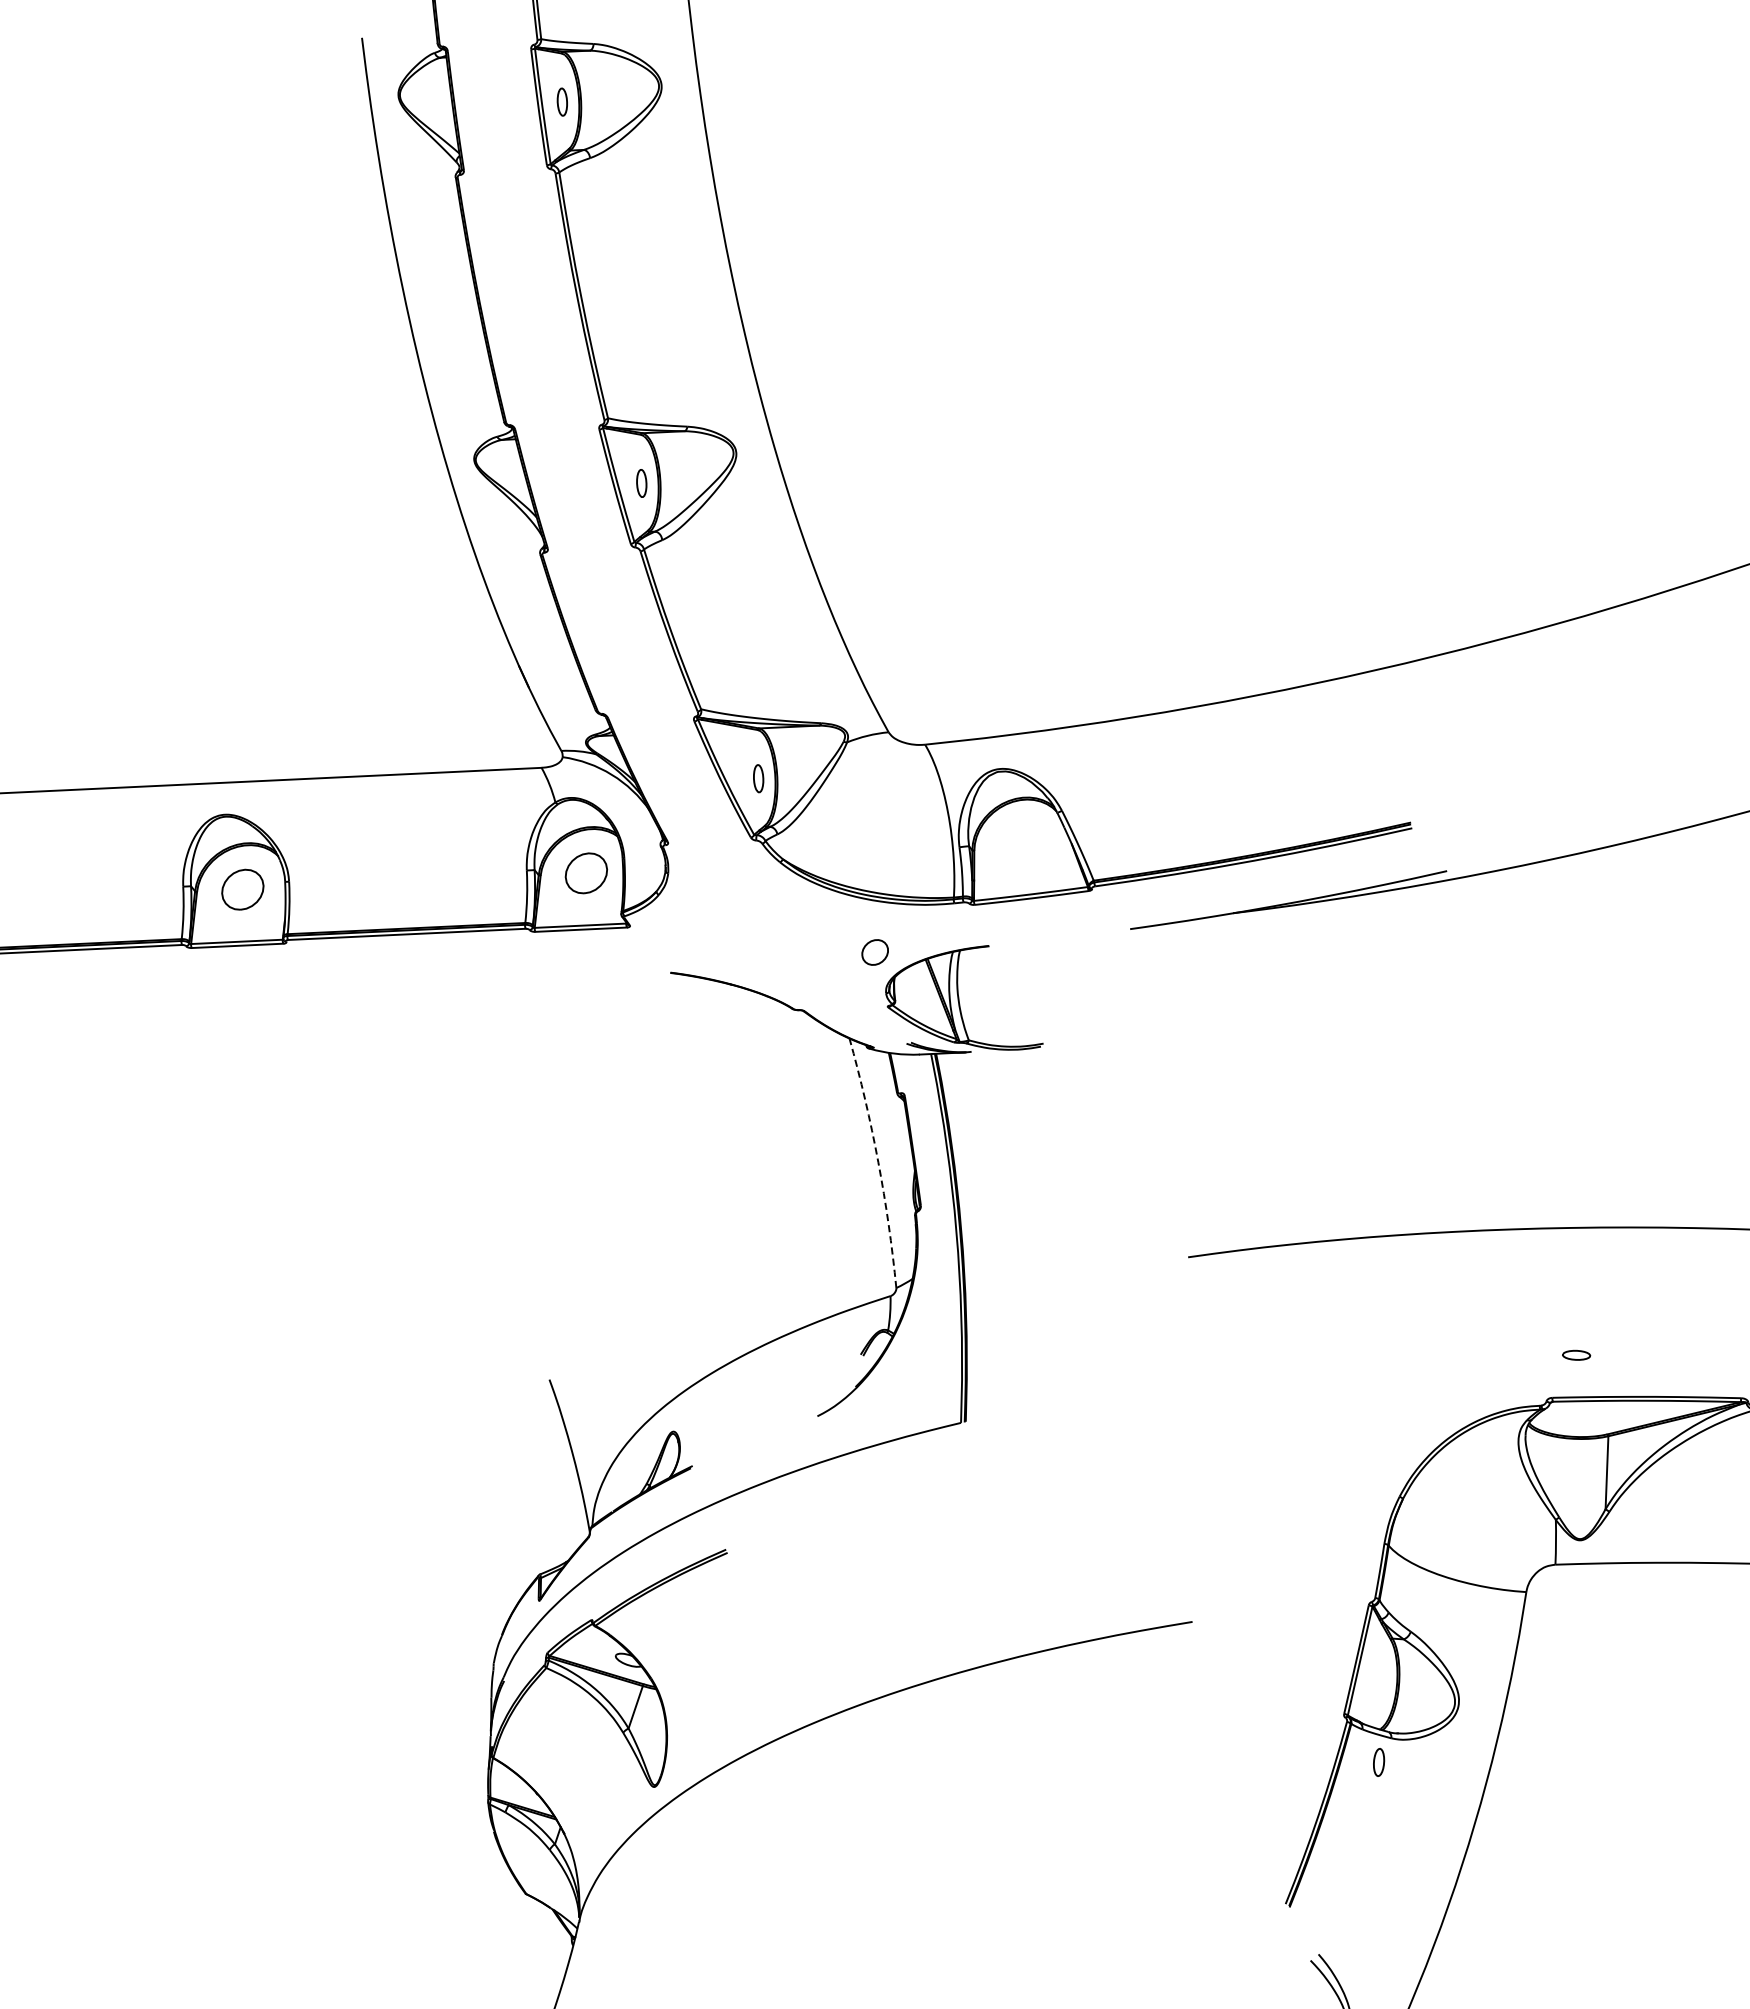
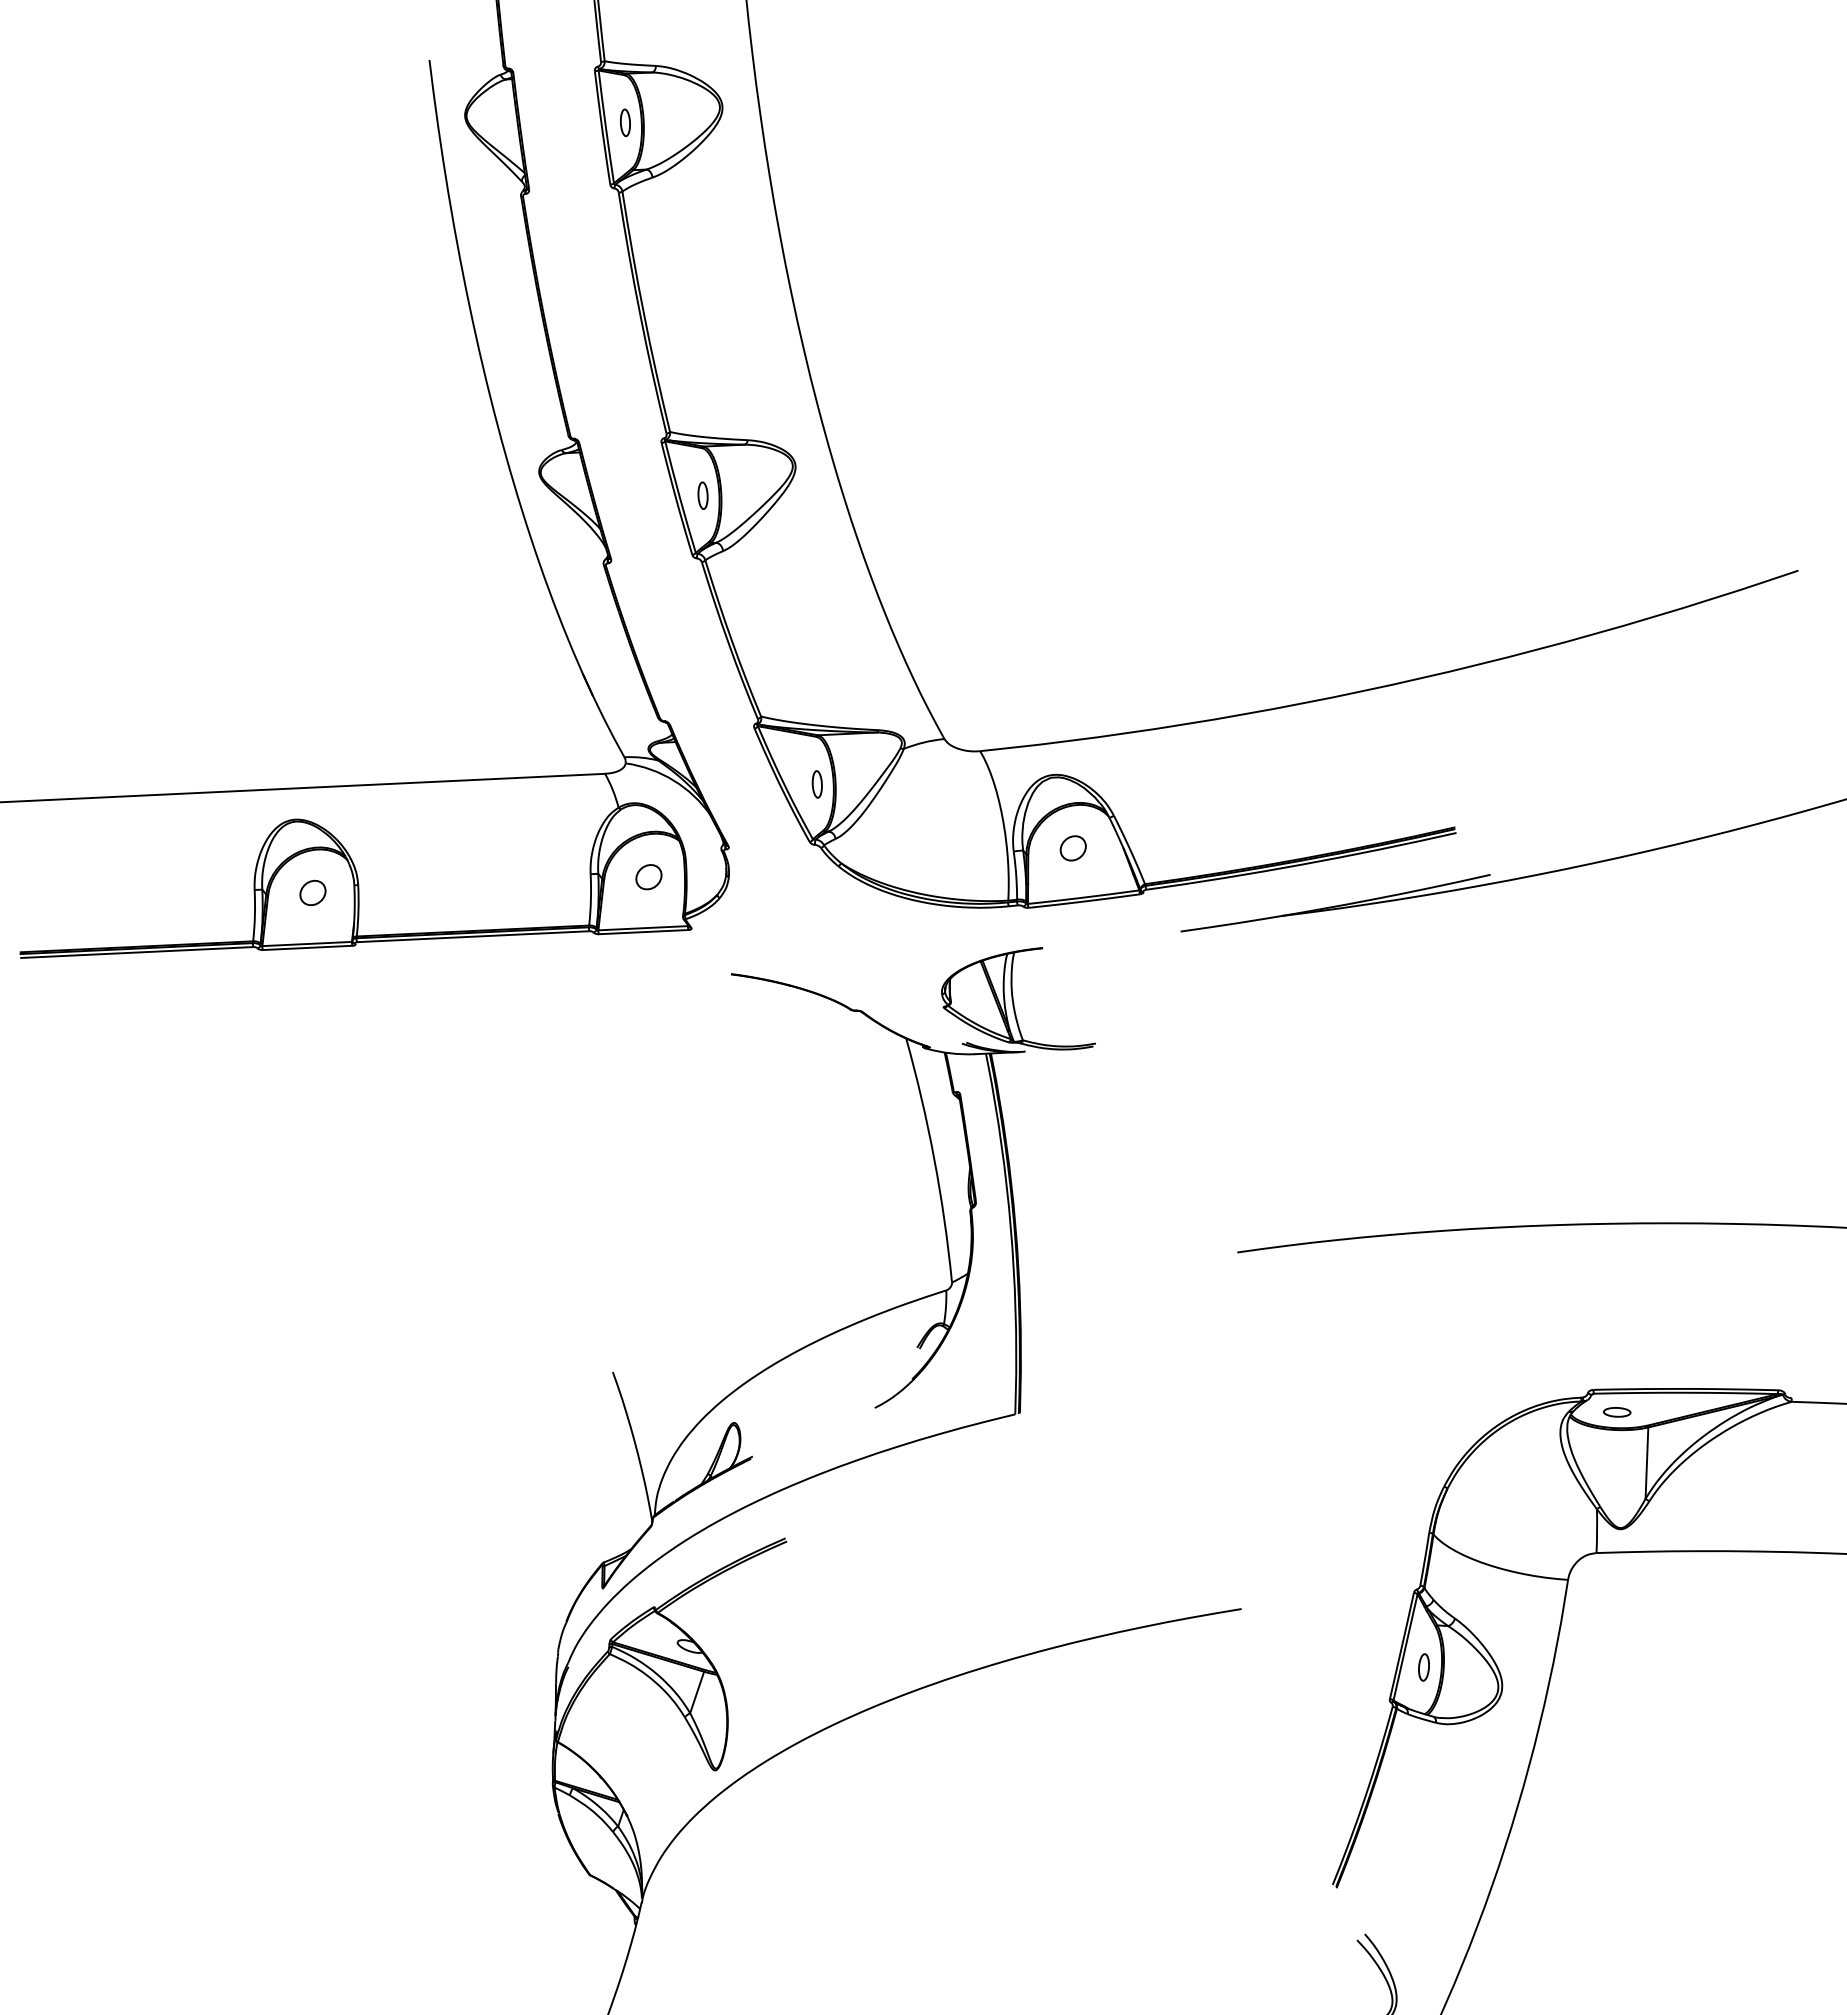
part: (585, 873) -> (648, 877), size x0.62
part: (242, 889) -> (312, 892), size x0.62
part: (874, 952) -> (1072, 848), moved
arc: (878, 1162) -> (934, 1159), dashed -> solid
part: (1575, 1355) -> (1616, 1412), moved
part: (1378, 1762) -> (1423, 1667), moved

